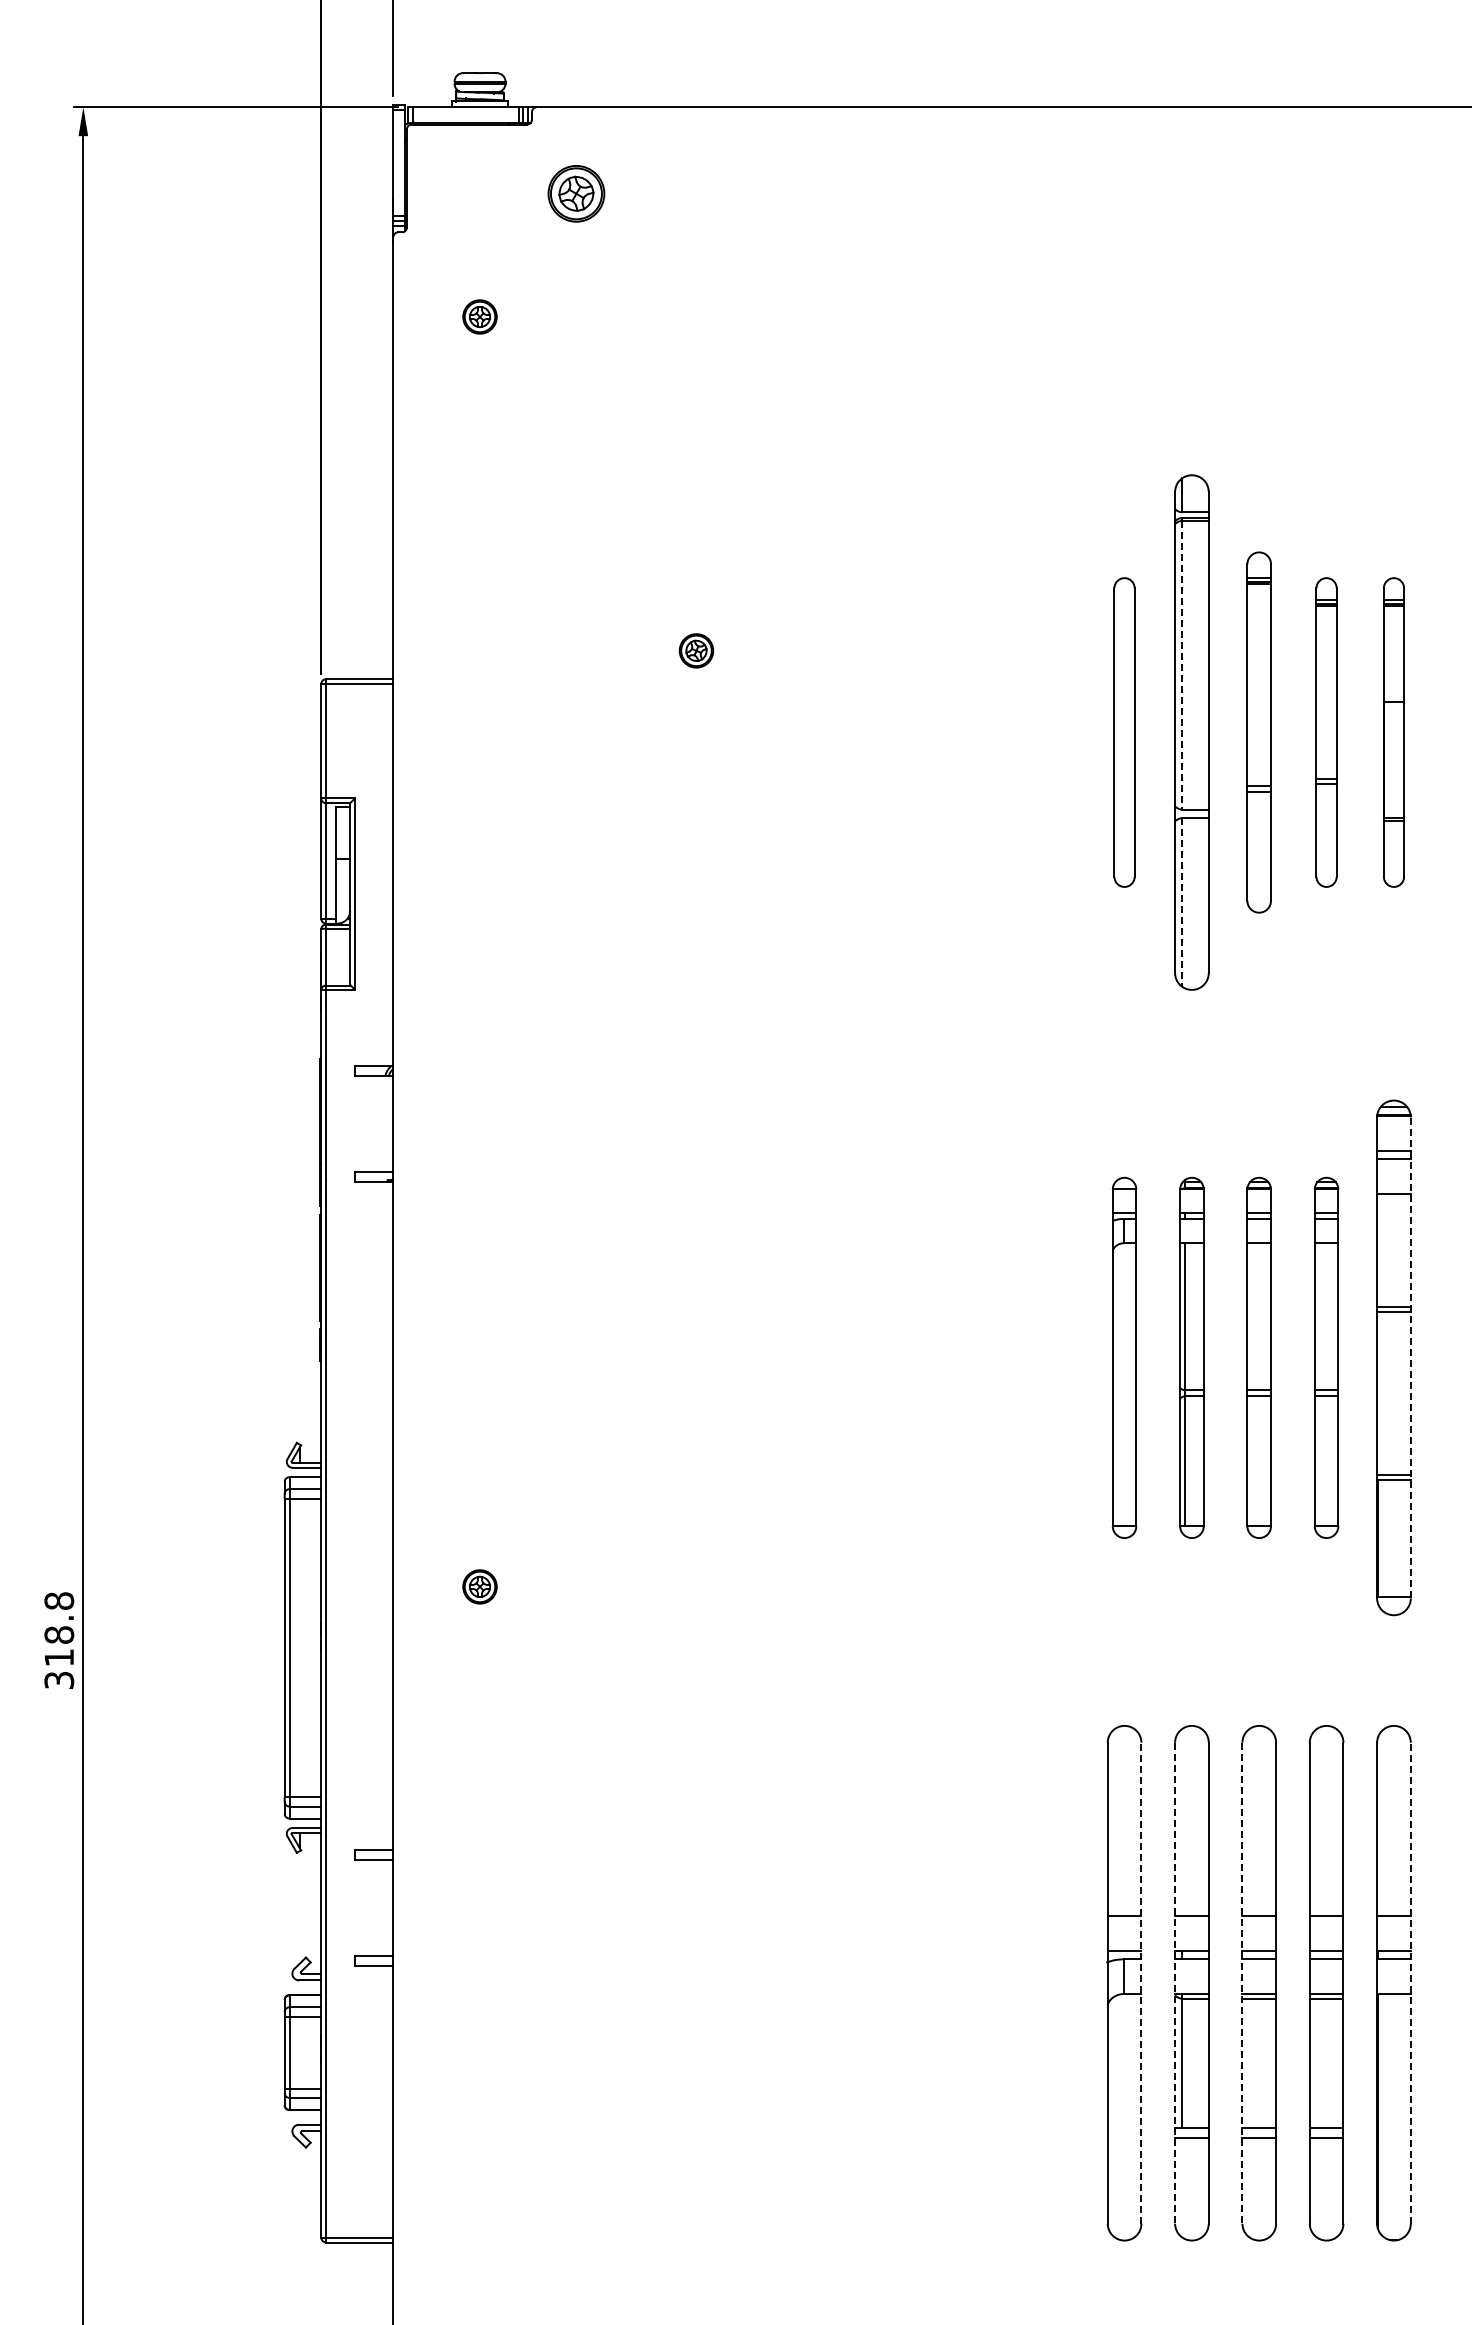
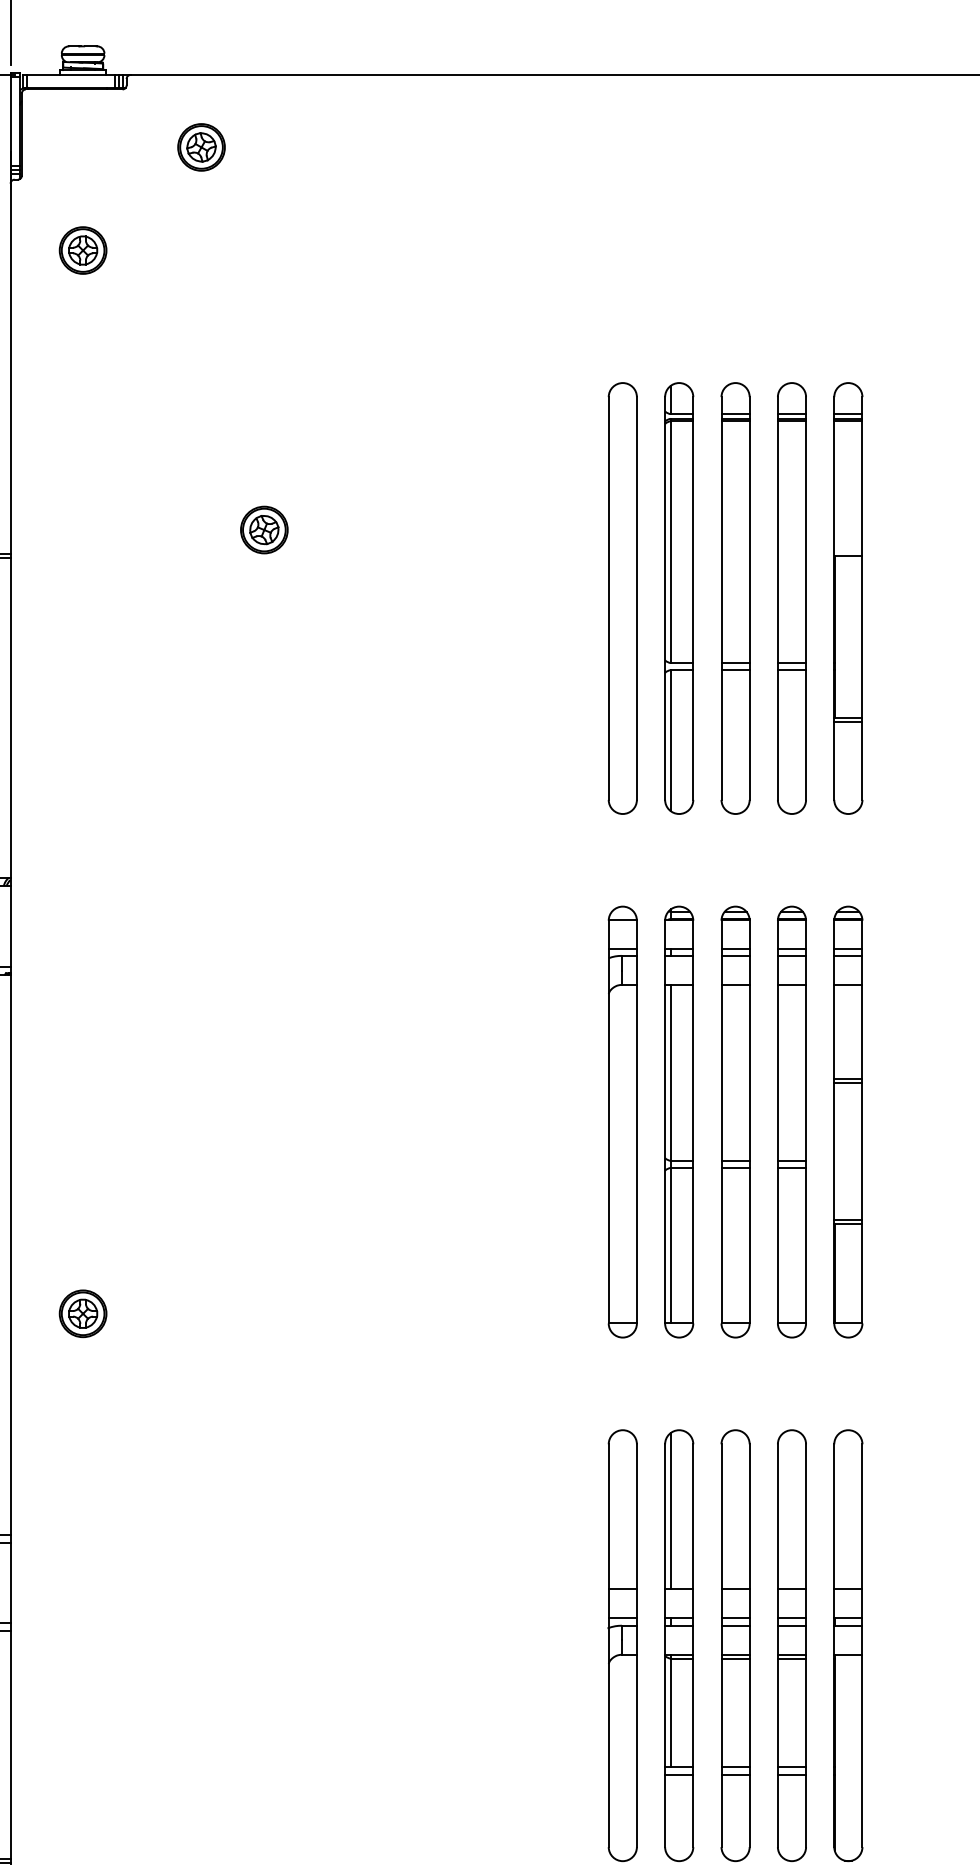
part: (576, 193) -> (201, 147), moved
part: (479, 316) -> (82, 250), size x1.67
part: (696, 650) -> (264, 529), size x1.67
line: (1182, 665) -> (671, 542), dashed -> solid
part: (1124, 732) -> (622, 598), size x1.67
part: (1258, 732) -> (734, 598), size x1.43
part: (1326, 732) -> (791, 598), size x1.67
part: (1393, 732) -> (847, 598), size x1.67
line: (1182, 903) -> (671, 741), dashed -> solid
part: (1124, 1357) -> (622, 1121), size x1.43
part: (1191, 1357) -> (678, 1121), size x1.43
part: (1258, 1357) -> (734, 1121), size x1.43
part: (1326, 1357) -> (791, 1121), size x1.43
line: (1410, 1357) -> (862, 1121), dashed -> solid
part: (479, 1586) -> (82, 1313), size x1.67
line: (1182, 1821) -> (671, 1510), added
line: (1141, 1983) -> (636, 1645), dashed -> solid
line: (1175, 1983) -> (665, 1645), dashed -> solid
line: (1242, 1983) -> (721, 1645), dashed -> solid
line: (1410, 1983) -> (862, 1645), dashed -> solid

